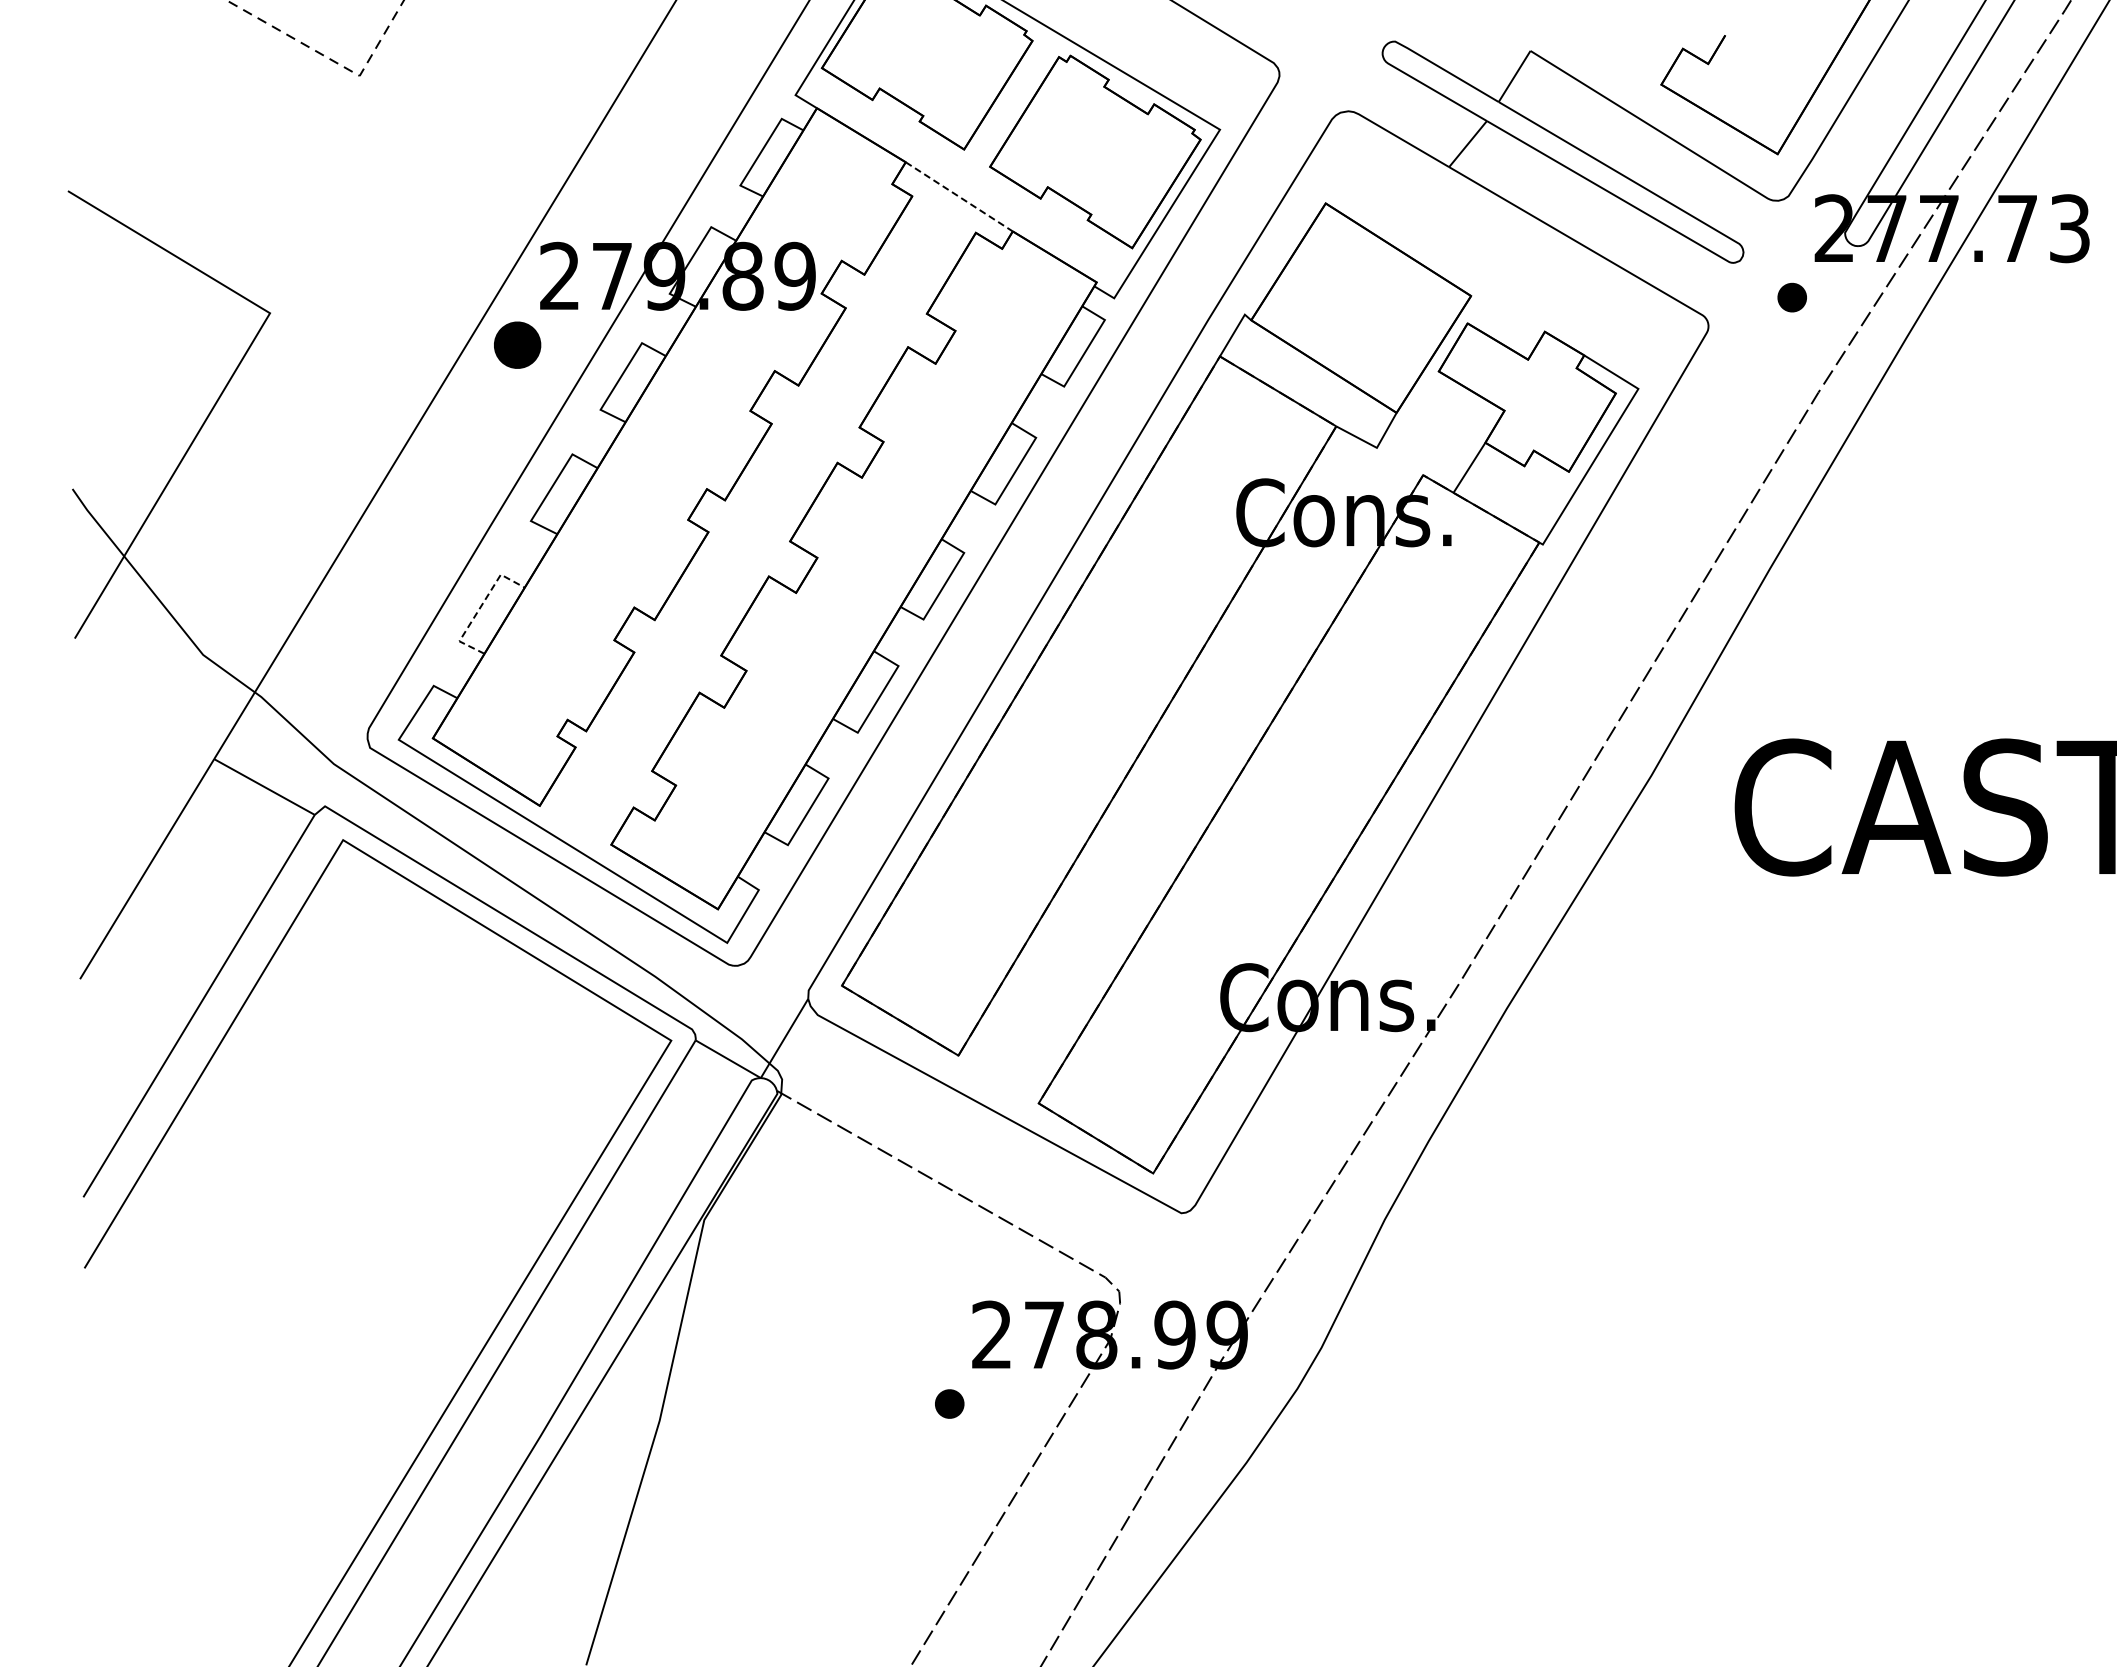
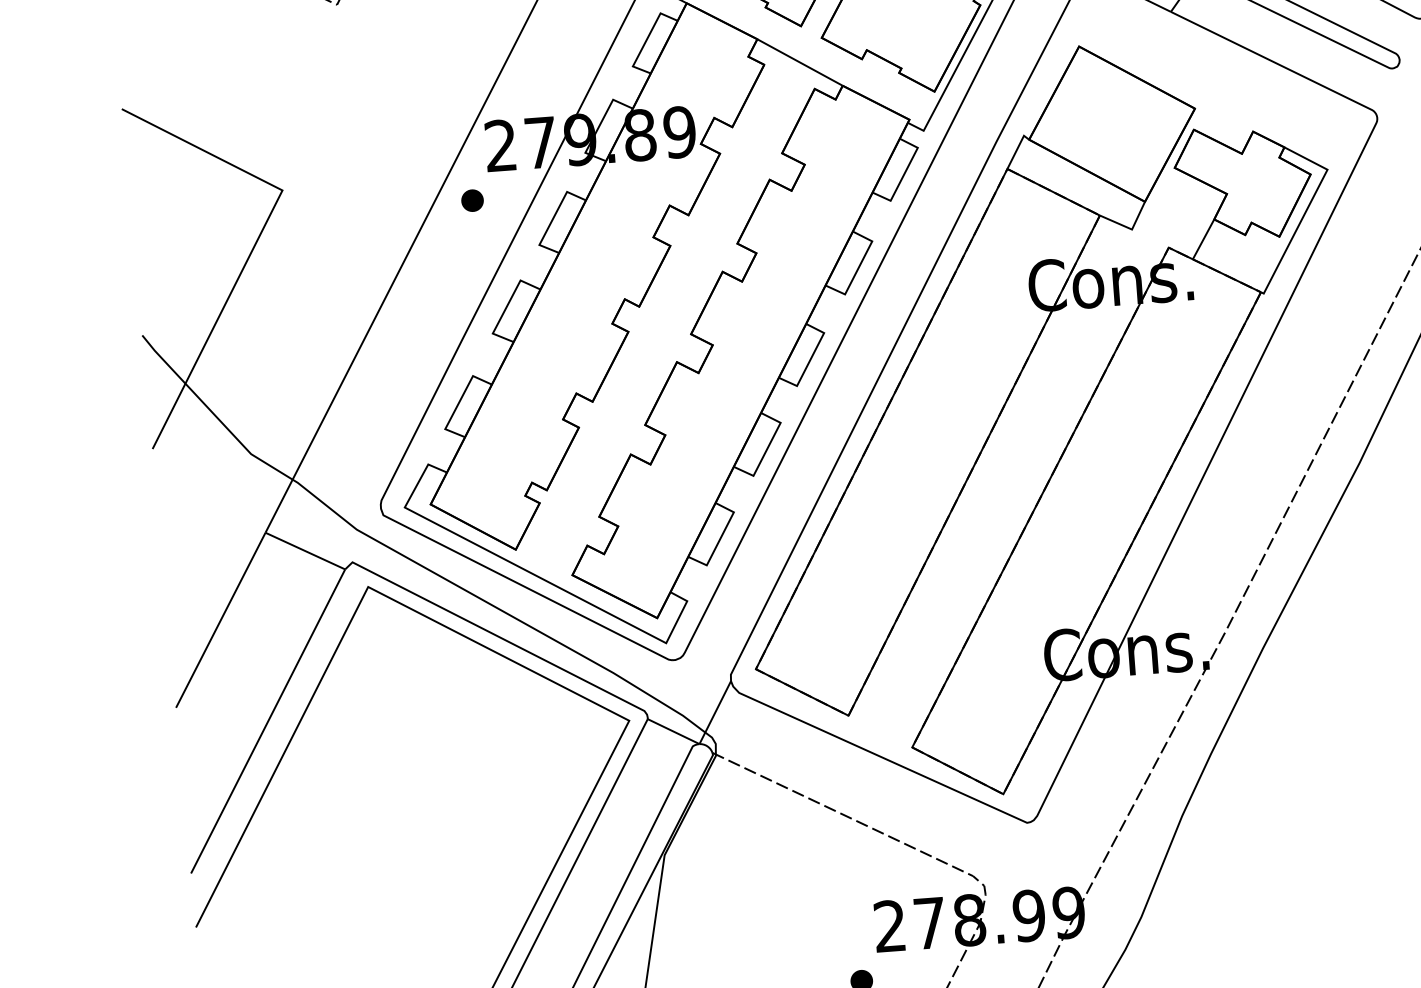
line: (959, 196) -> (800, 62), dashed -> solid
part: (517, 345) -> (472, 200), size x0.62
line: (479, 608) -> (458, 403), dashed -> solid

